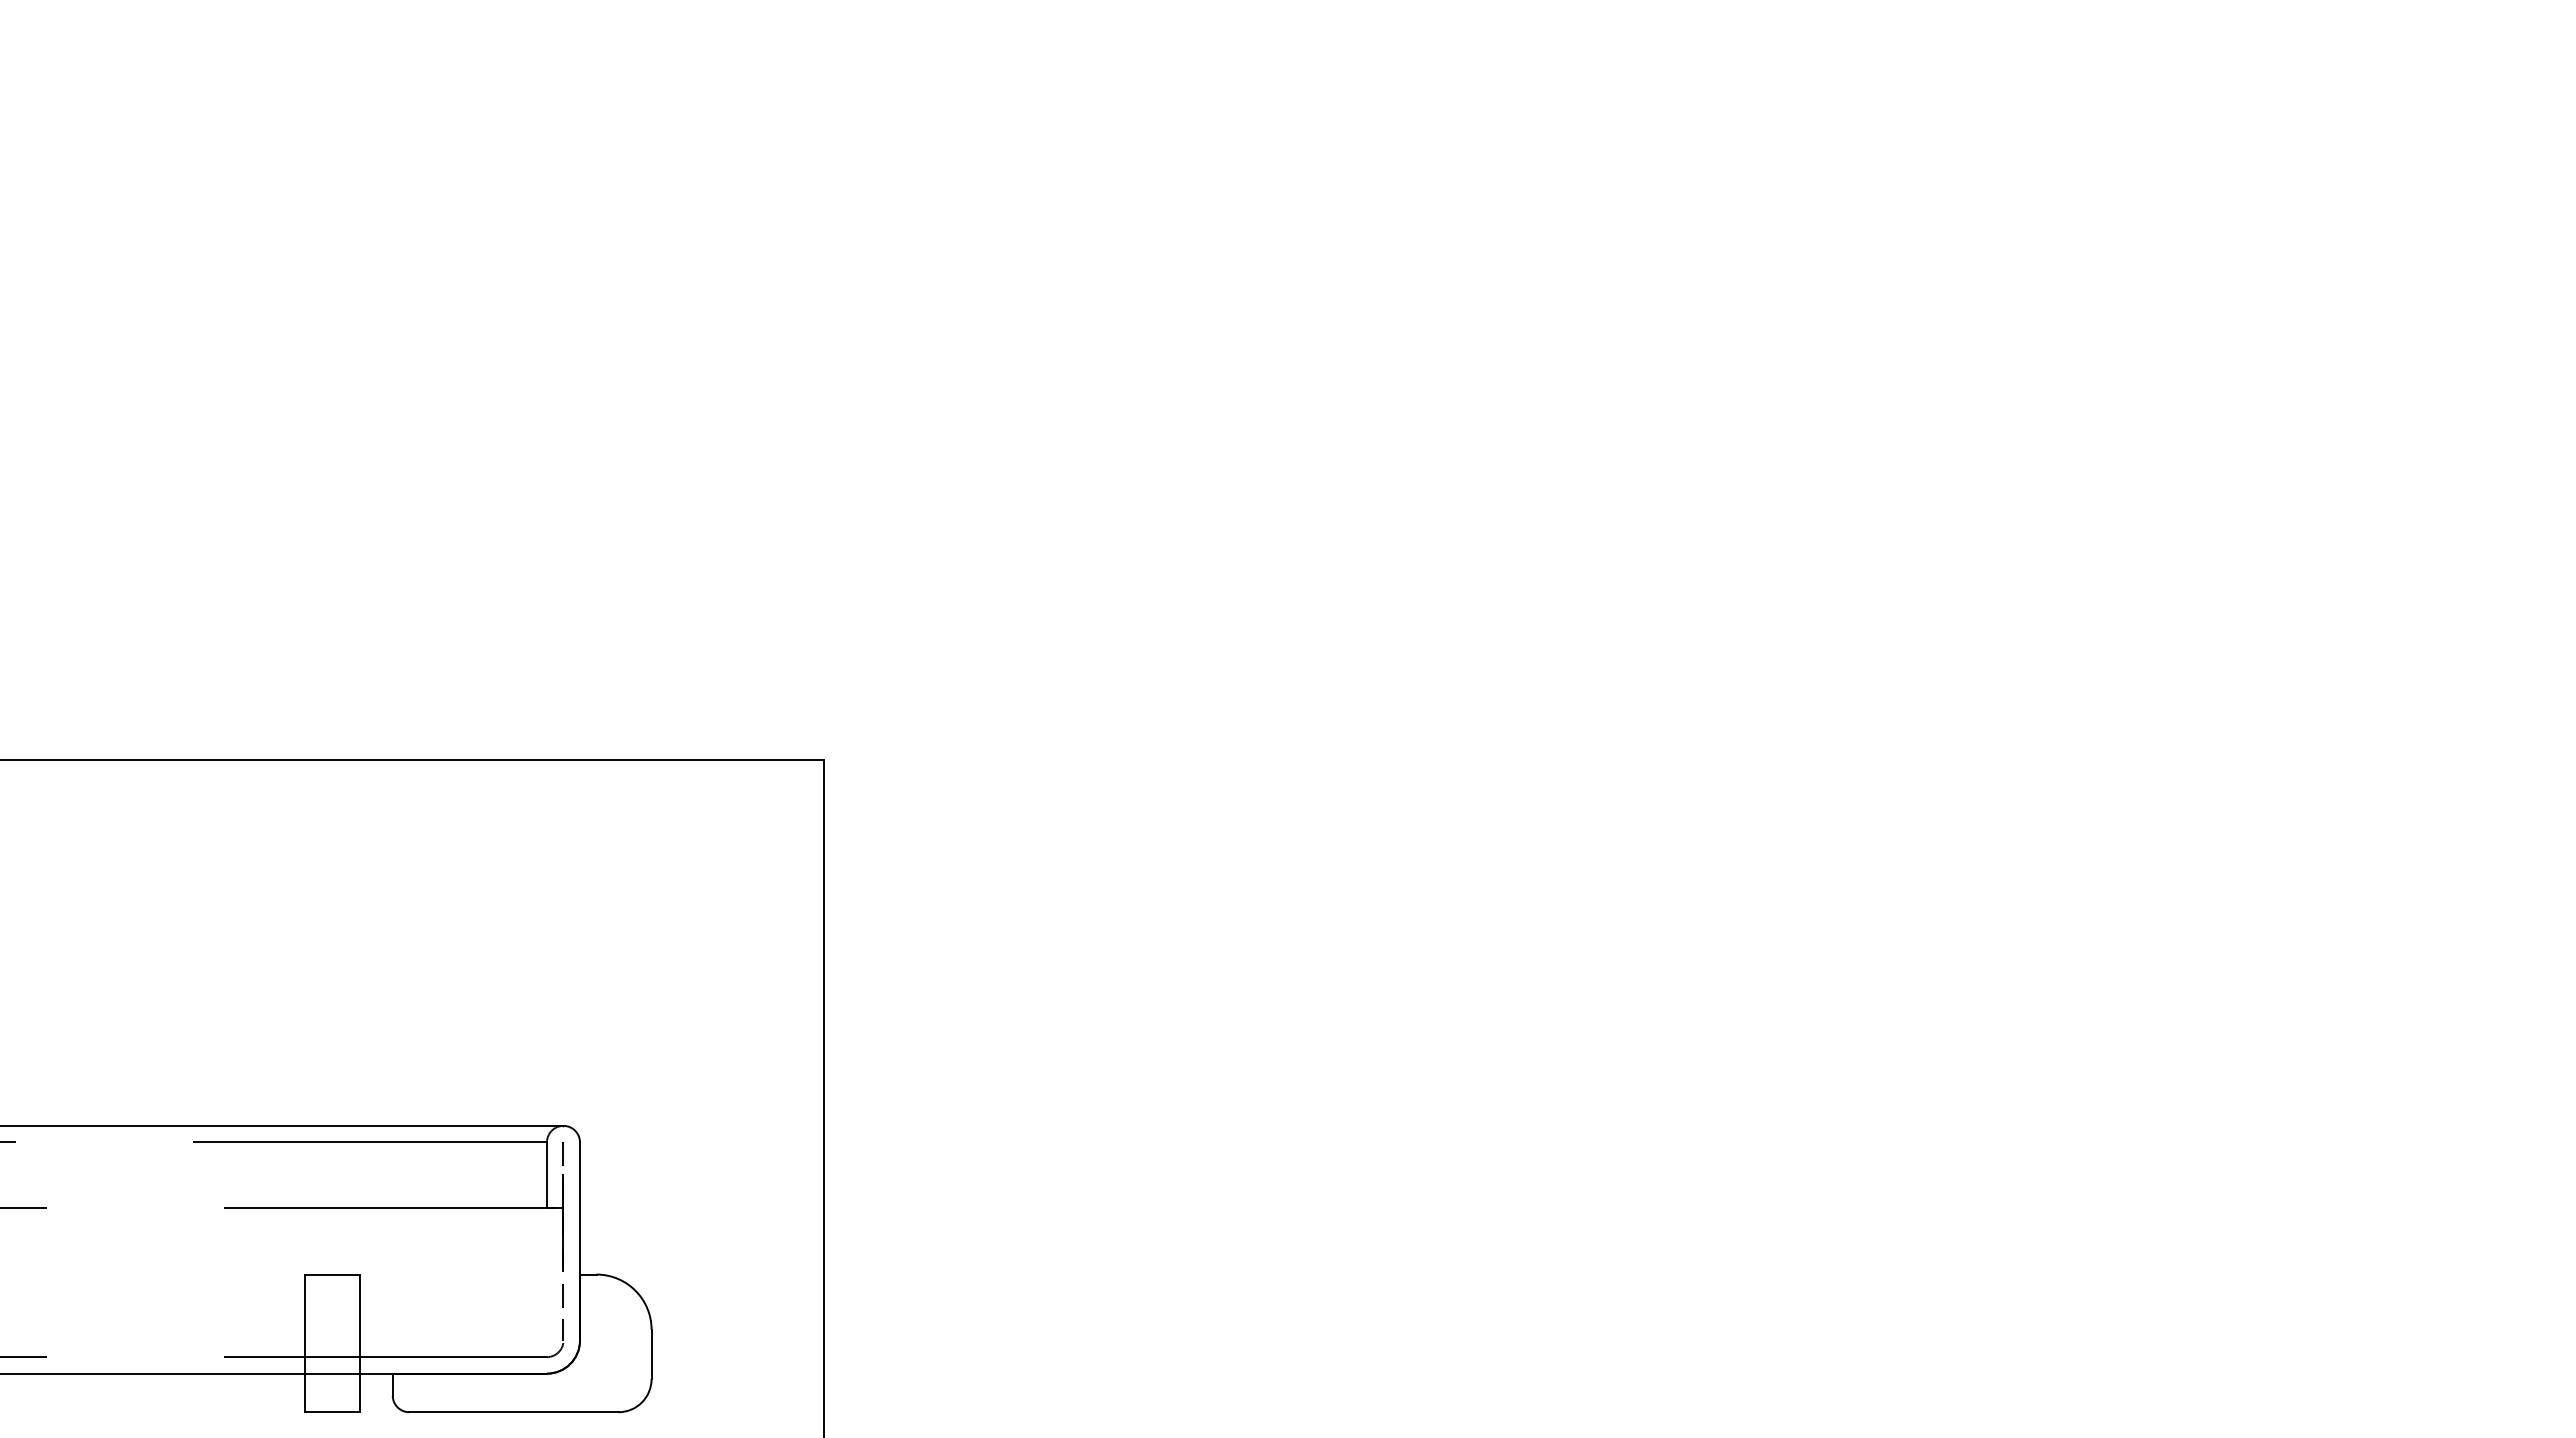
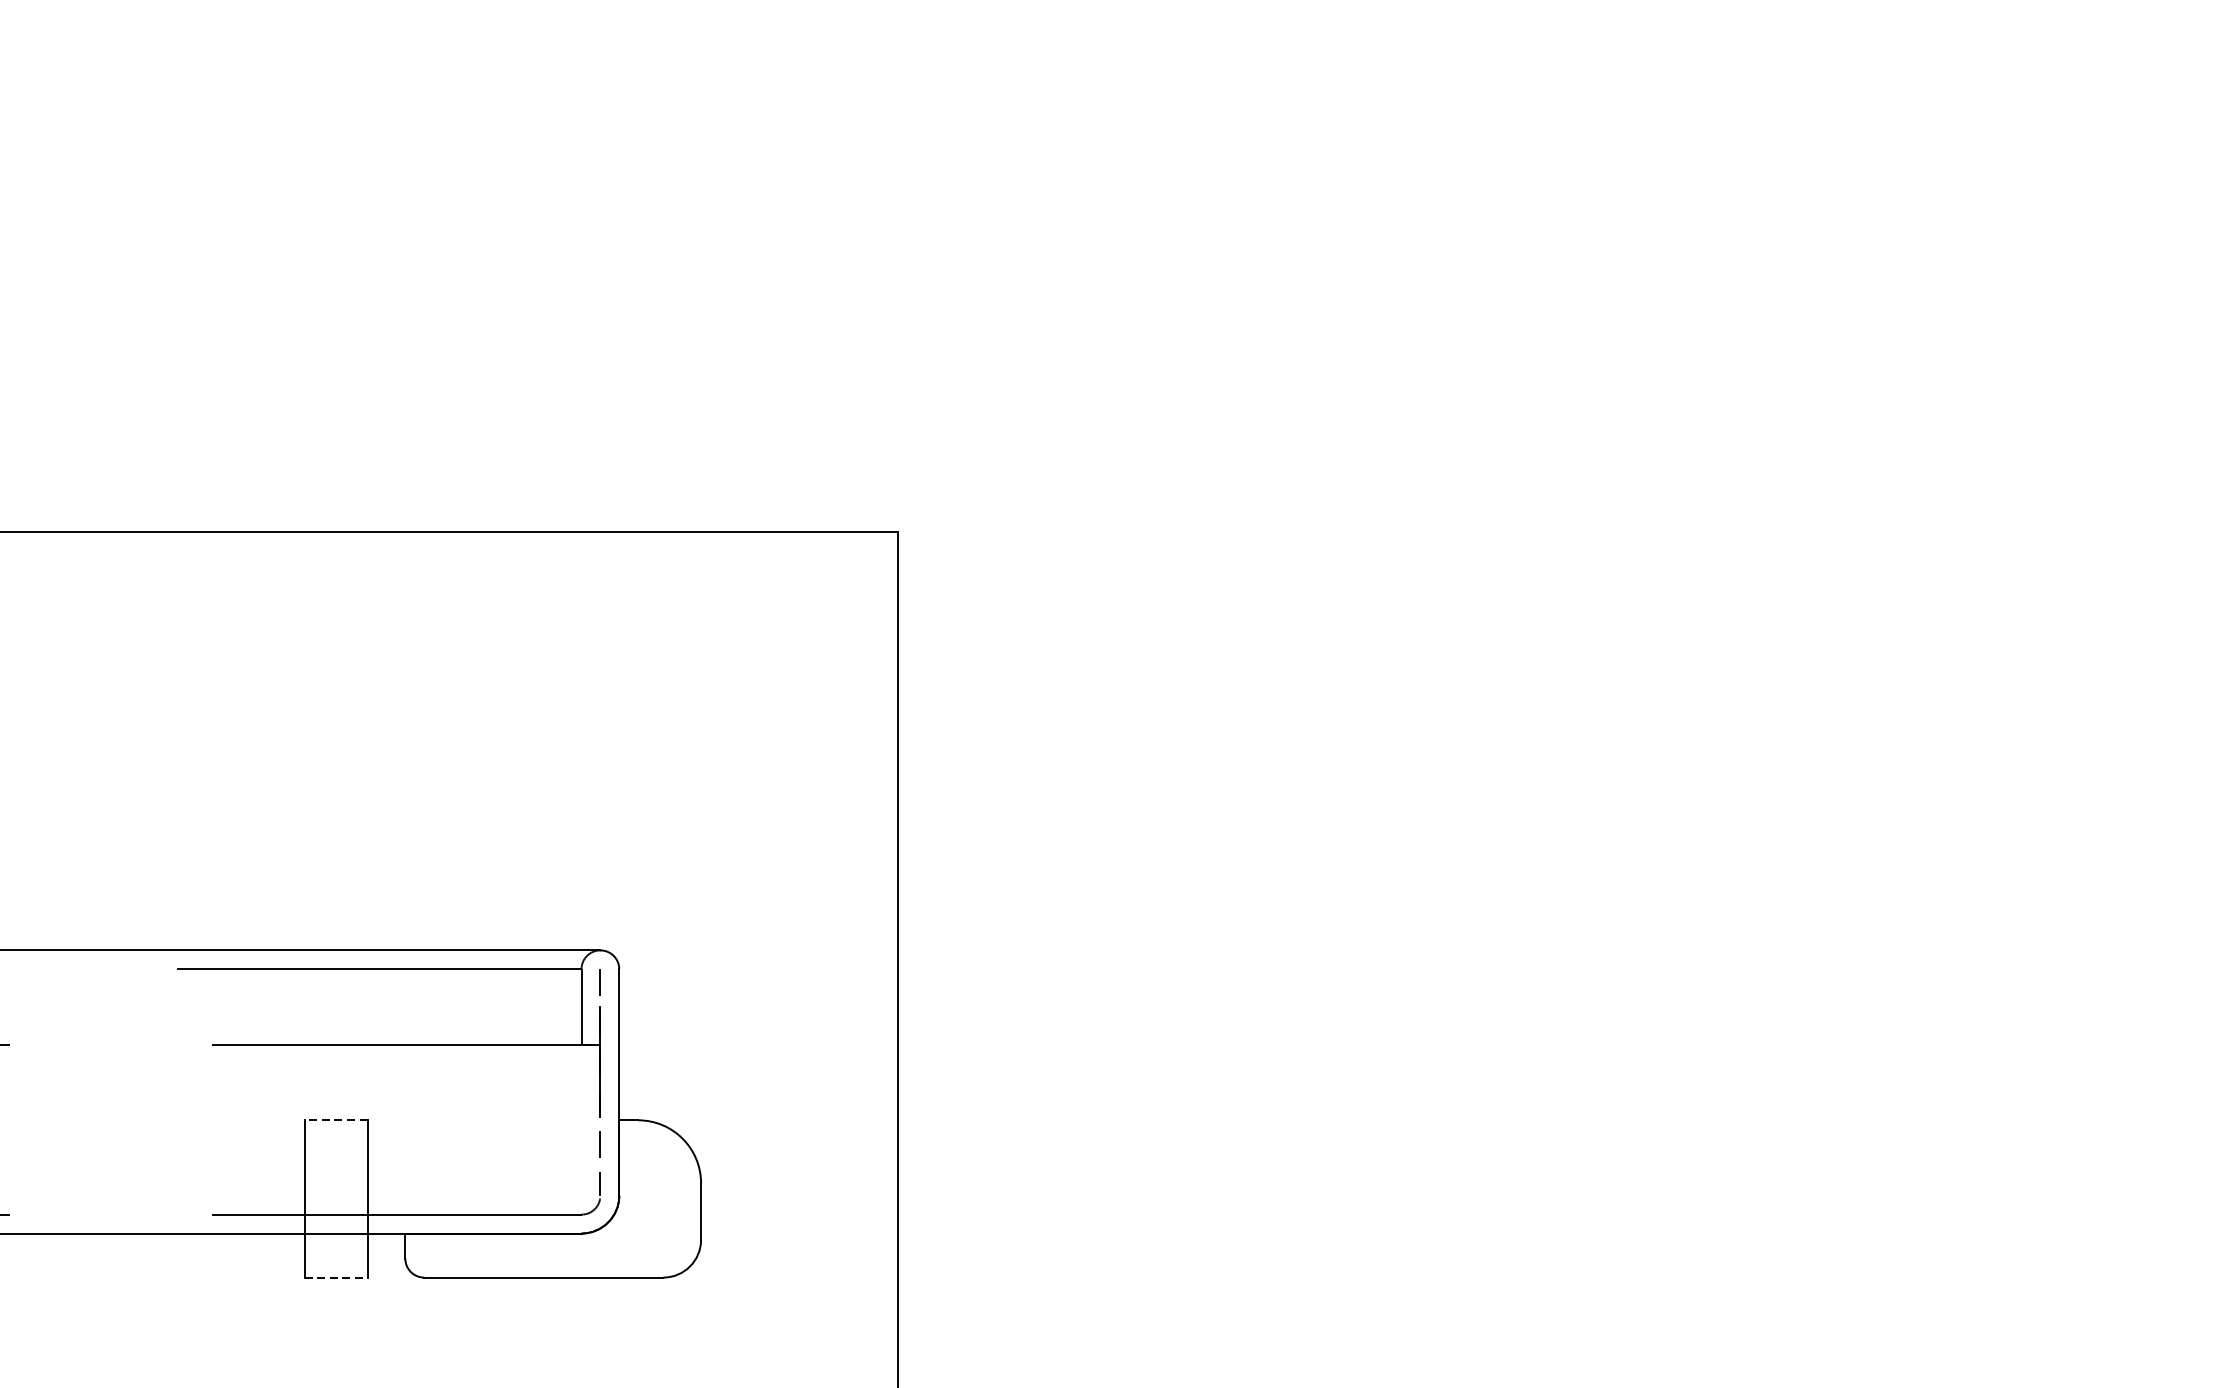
line: (332, 1274) -> (336, 1120), solid -> dashed
line: (332, 1412) -> (336, 1277), solid -> dashed

